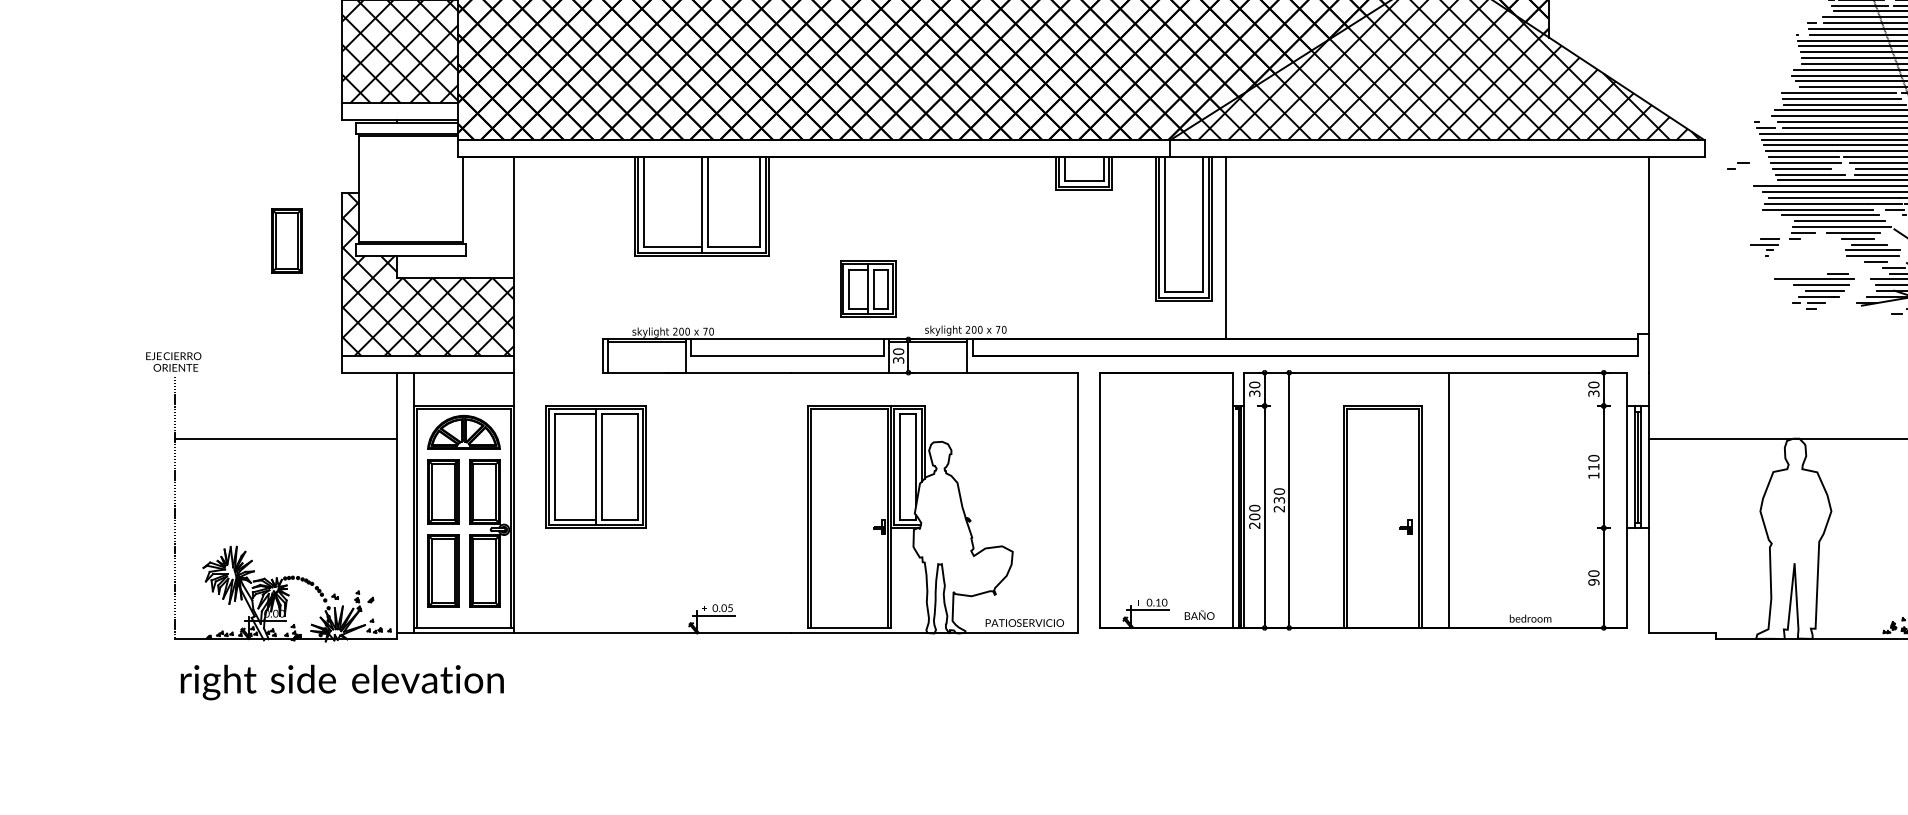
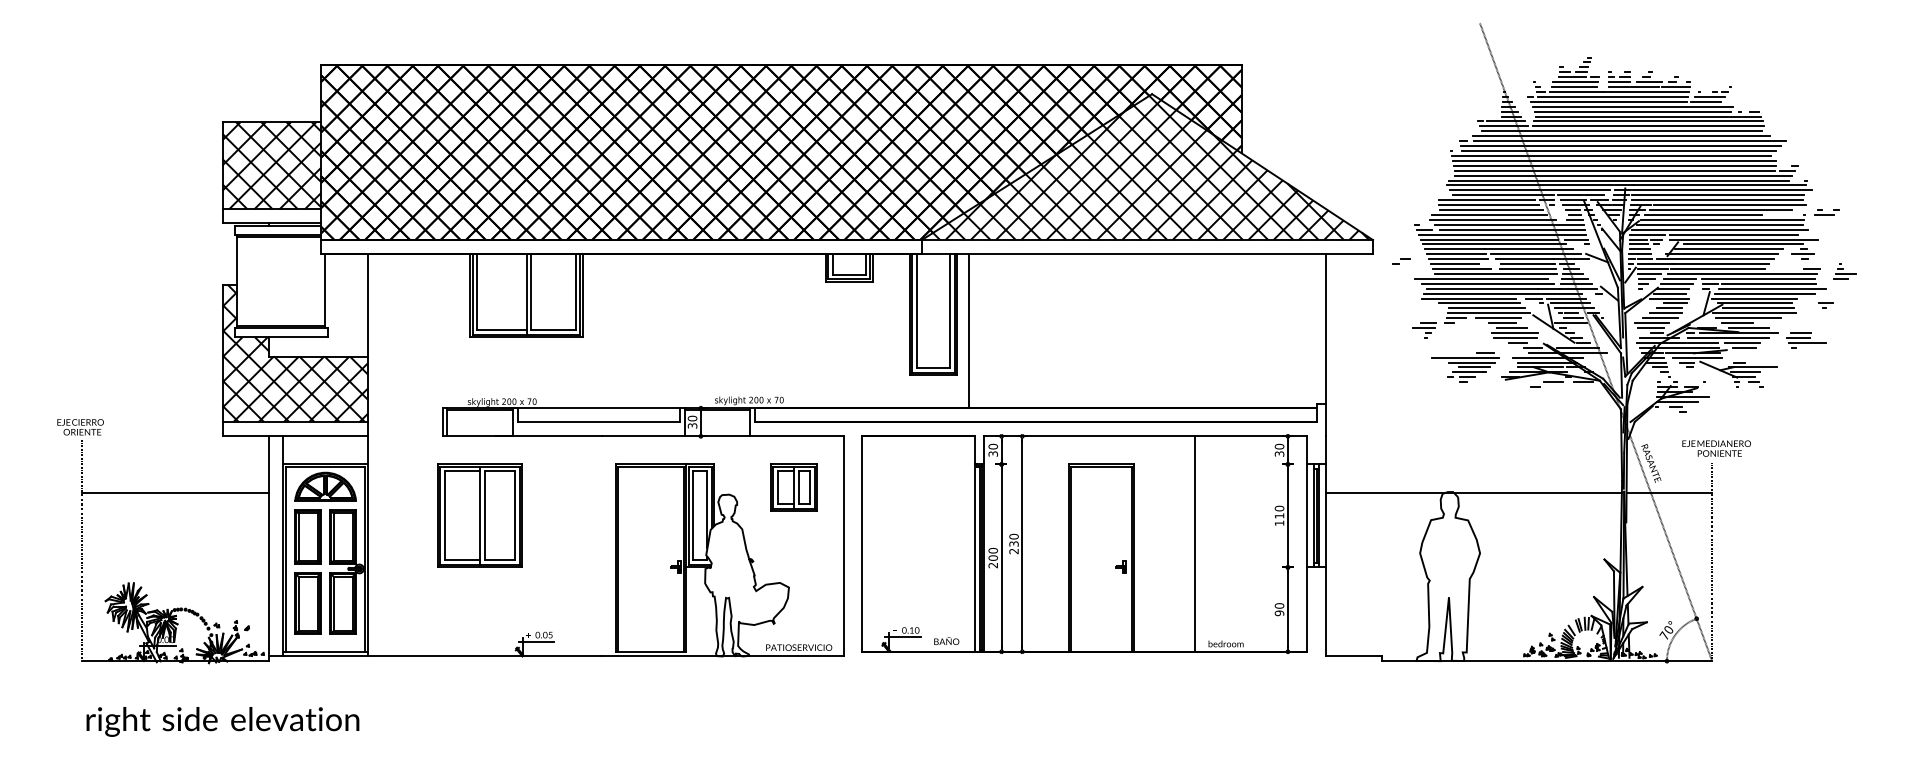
part: (286, 240) -> (175, 324), removed
part: (867, 288) -> (793, 487), moved
part: (595, 466) -> (479, 515), moved
line: (1449, 499) -> (1195, 543), moved
text: (341, 682) -> (222, 721), moved

